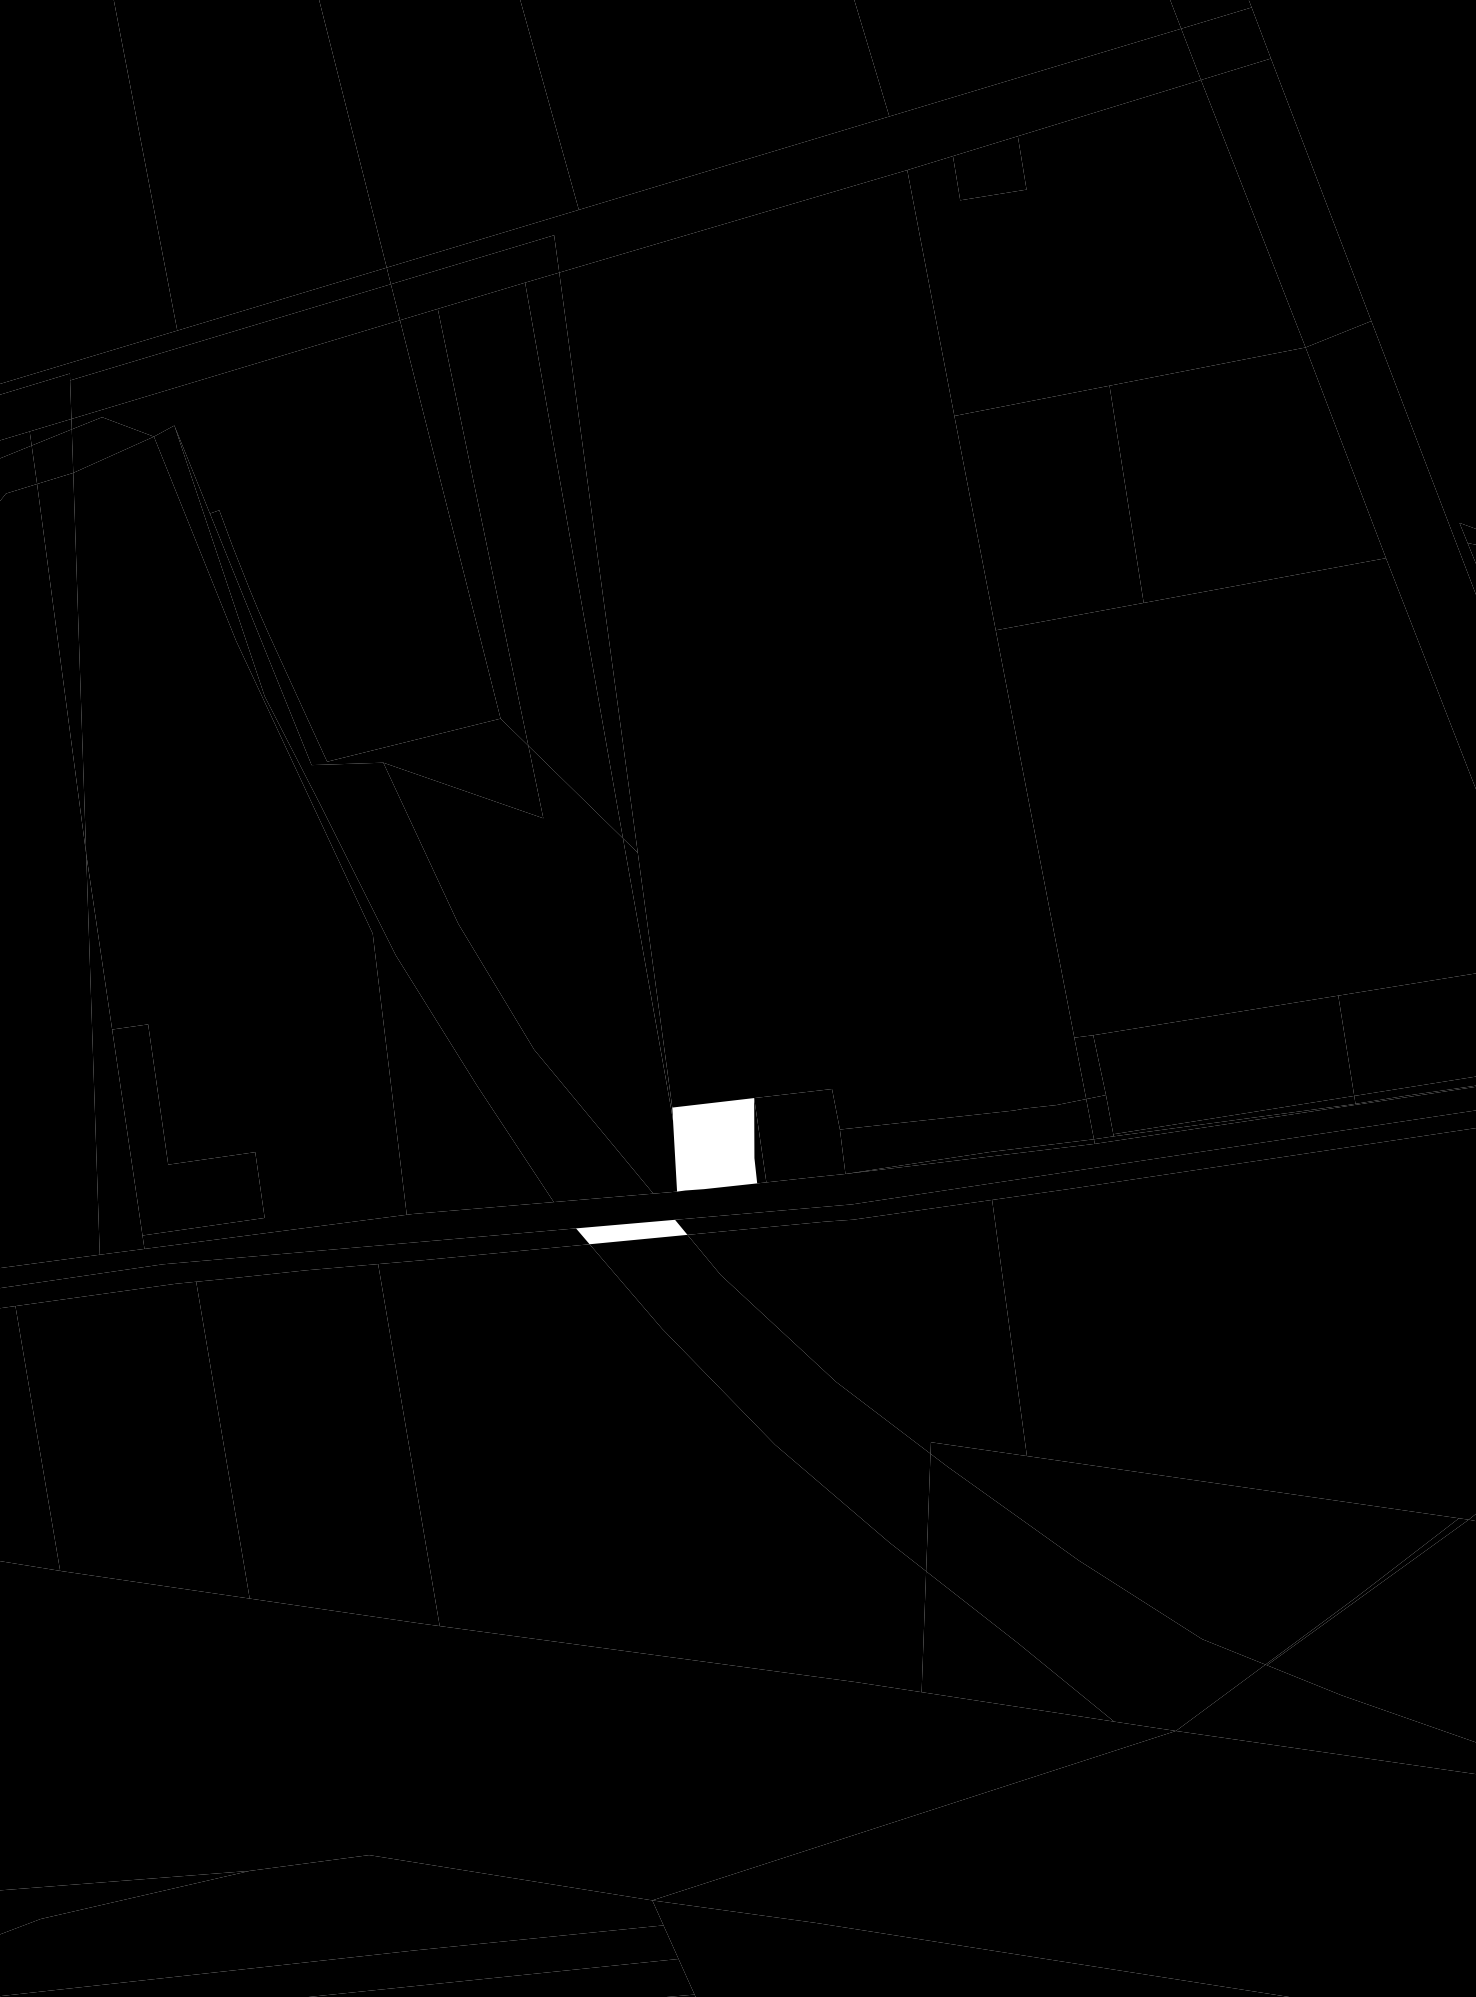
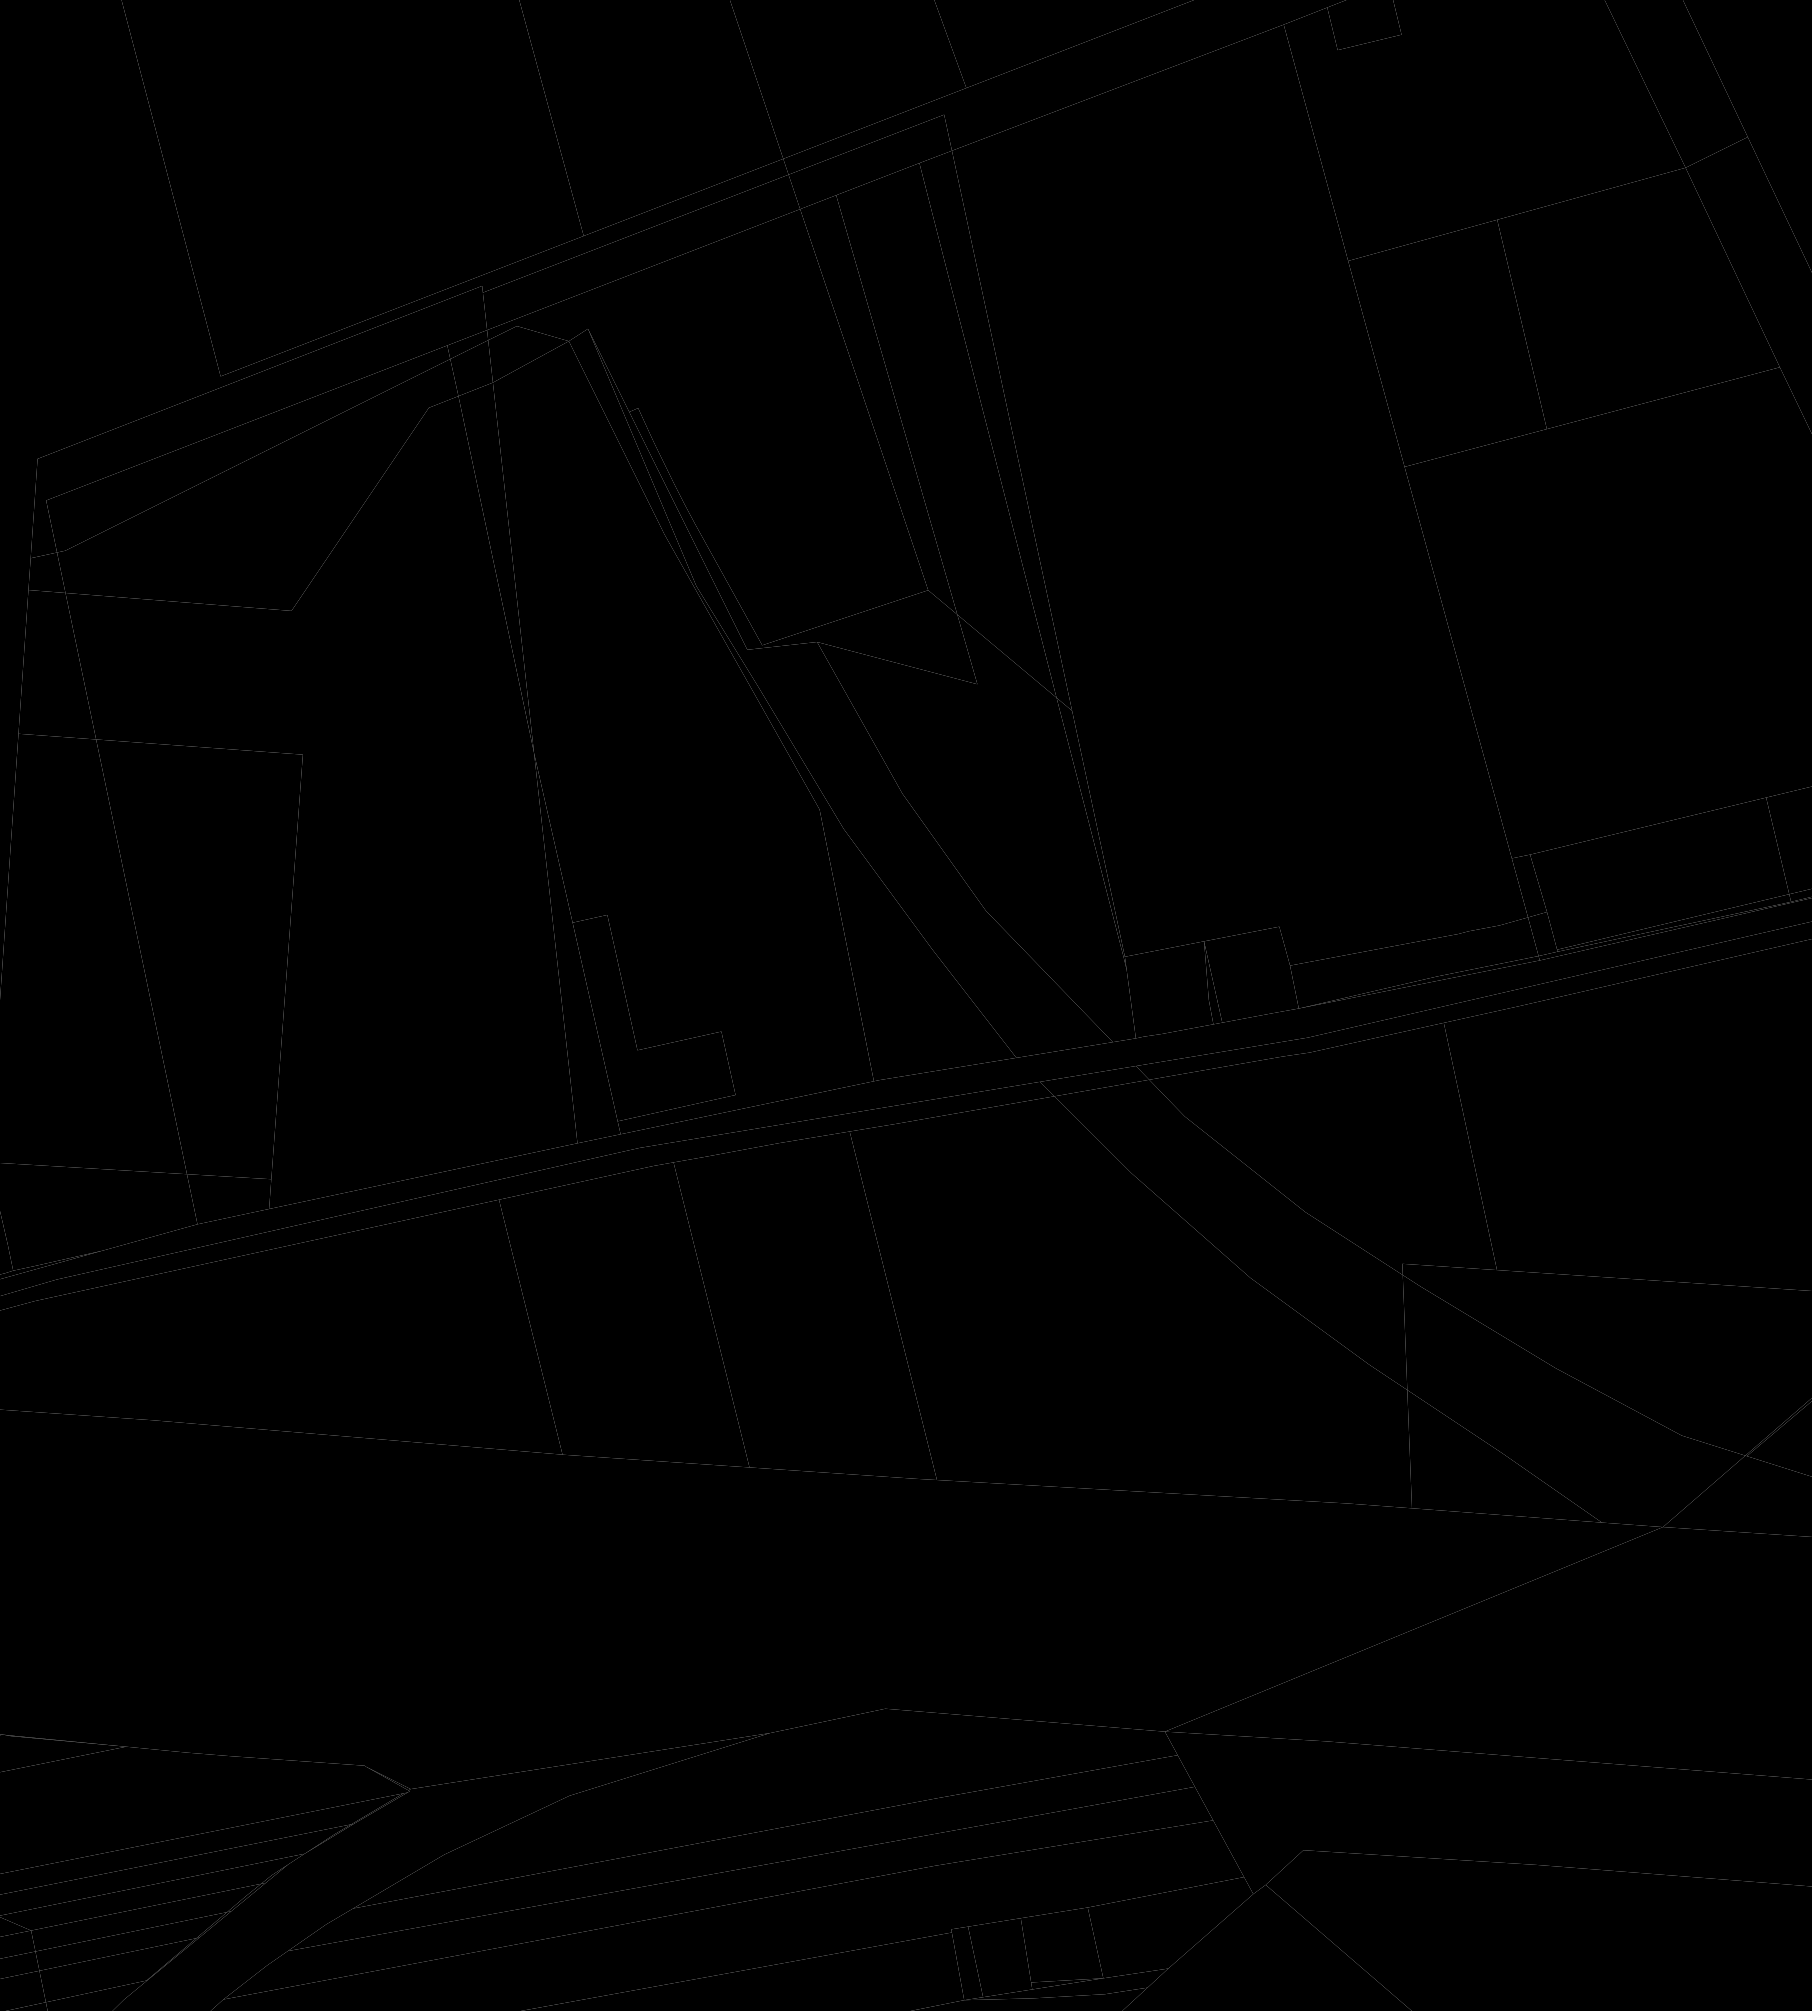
fill: (714, 1144) -> (1168, 989), added
fill: (631, 1232) -> (1094, 1081), added

